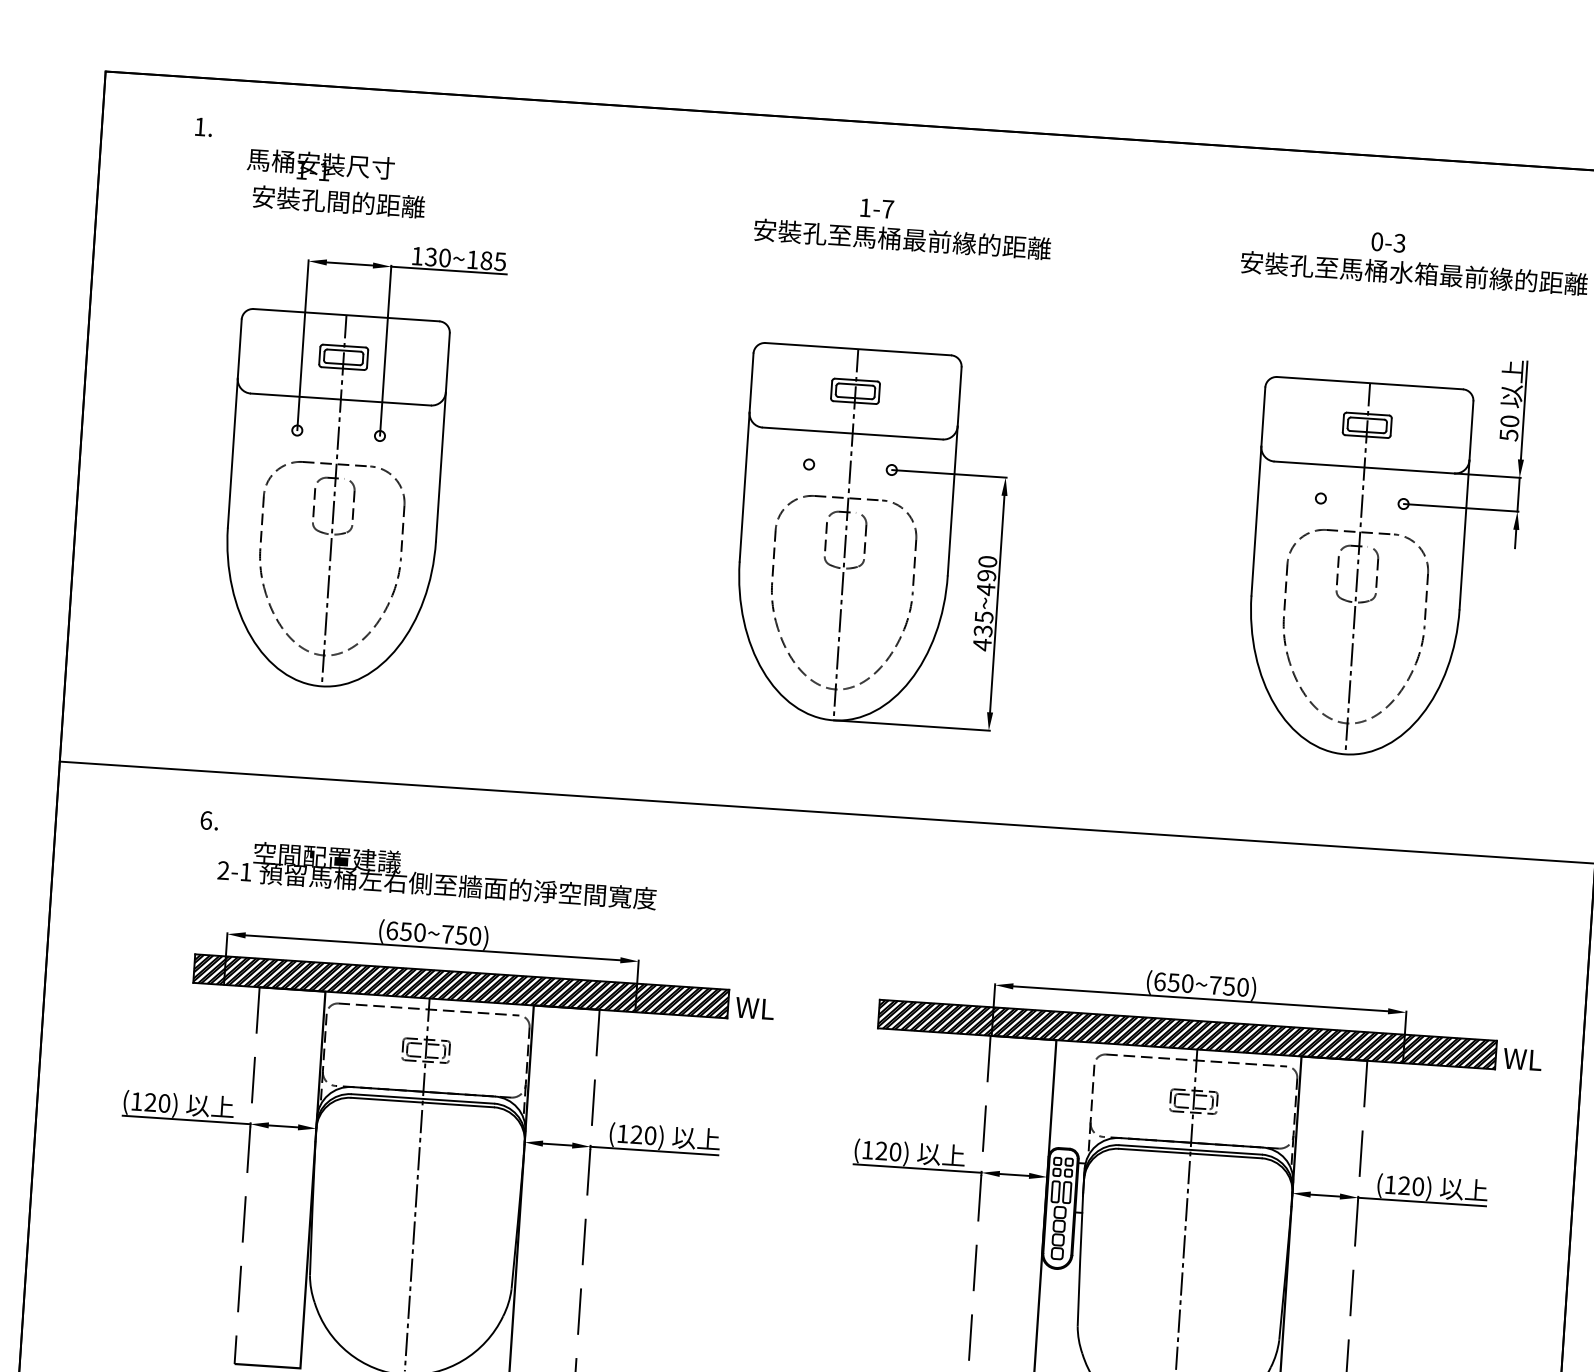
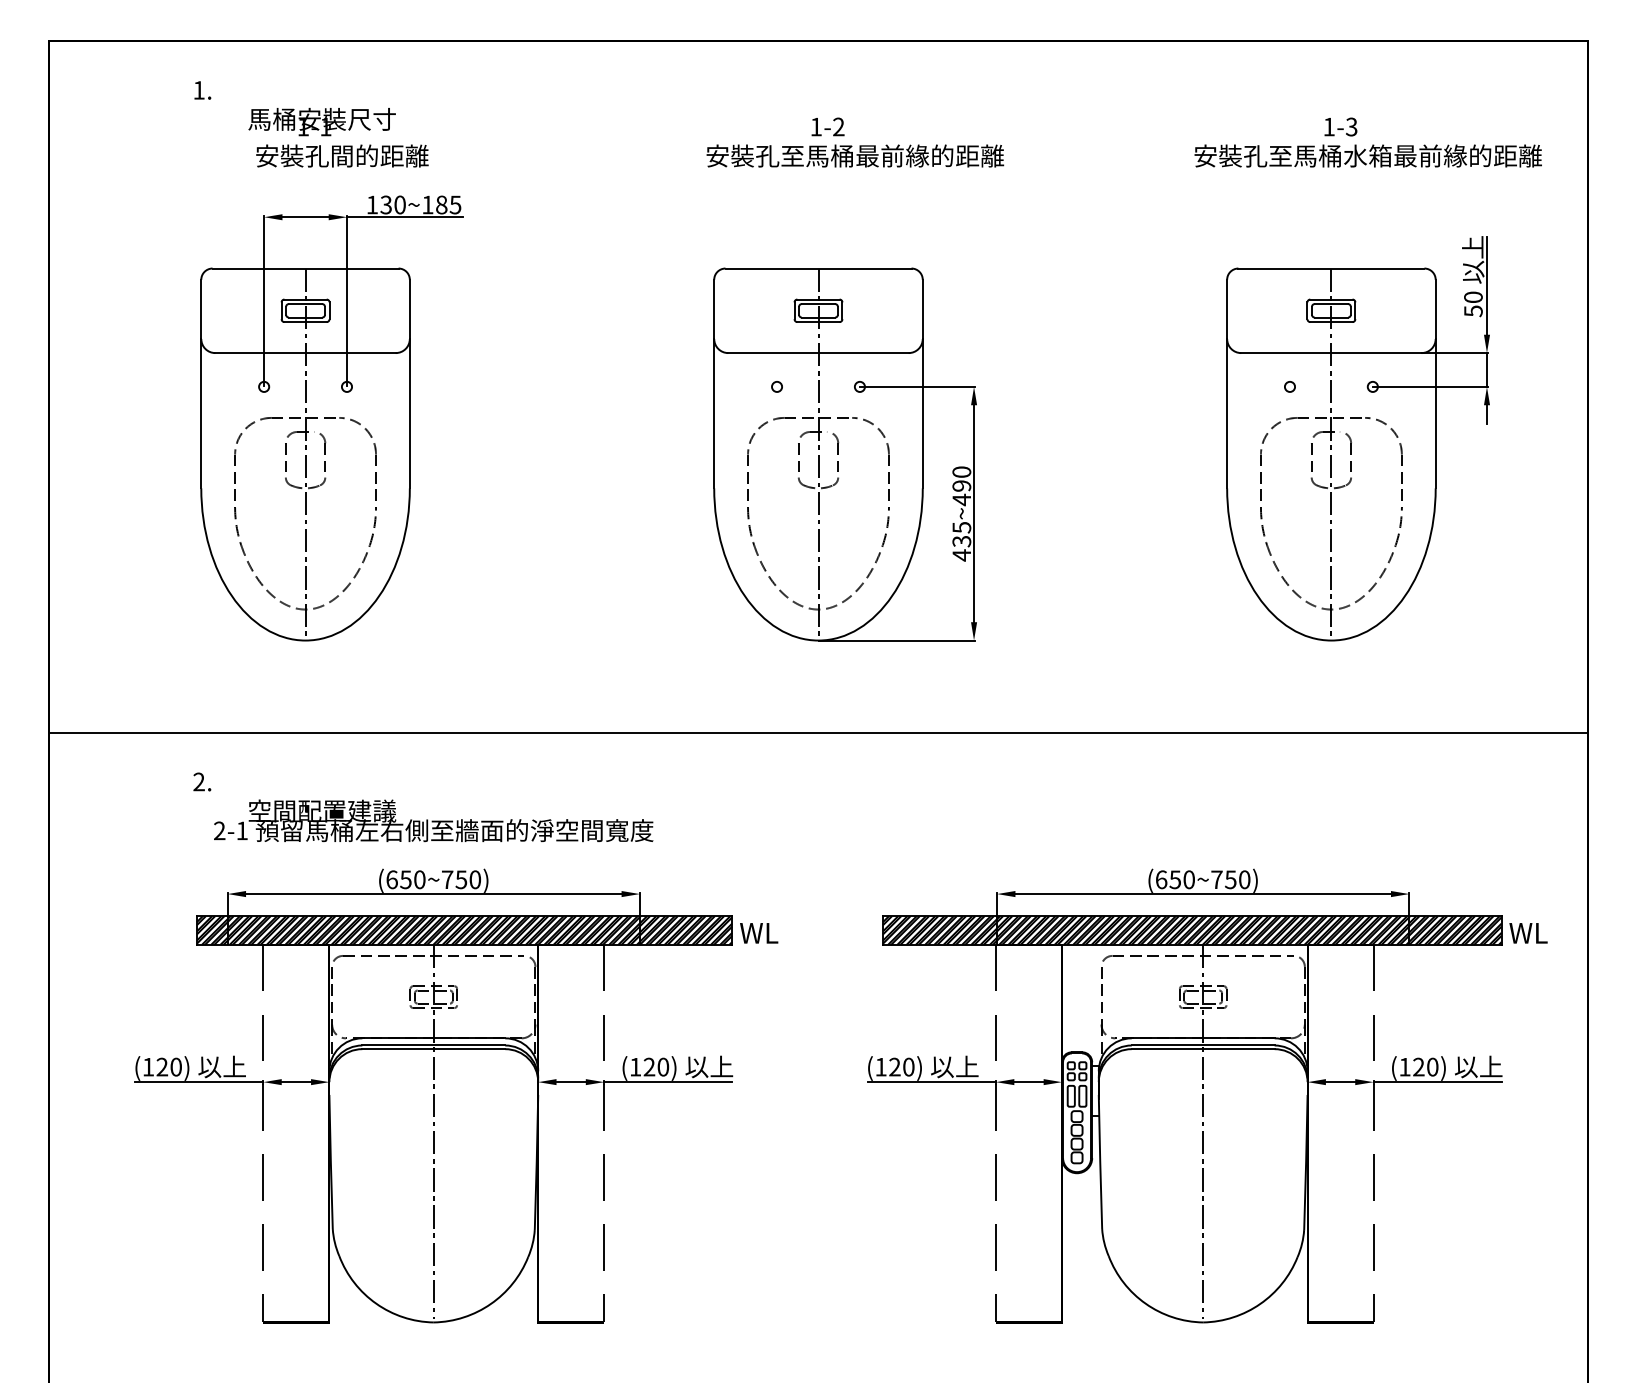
text: (310, 168) -> (311, 124), moved
text: (887, 208) -> (838, 126), 1-7 -> 1-2
text: (1376, 241) -> (1328, 126), 0-3 -> 1-3
text: (205, 819) -> (198, 781), 6. -> 2.

